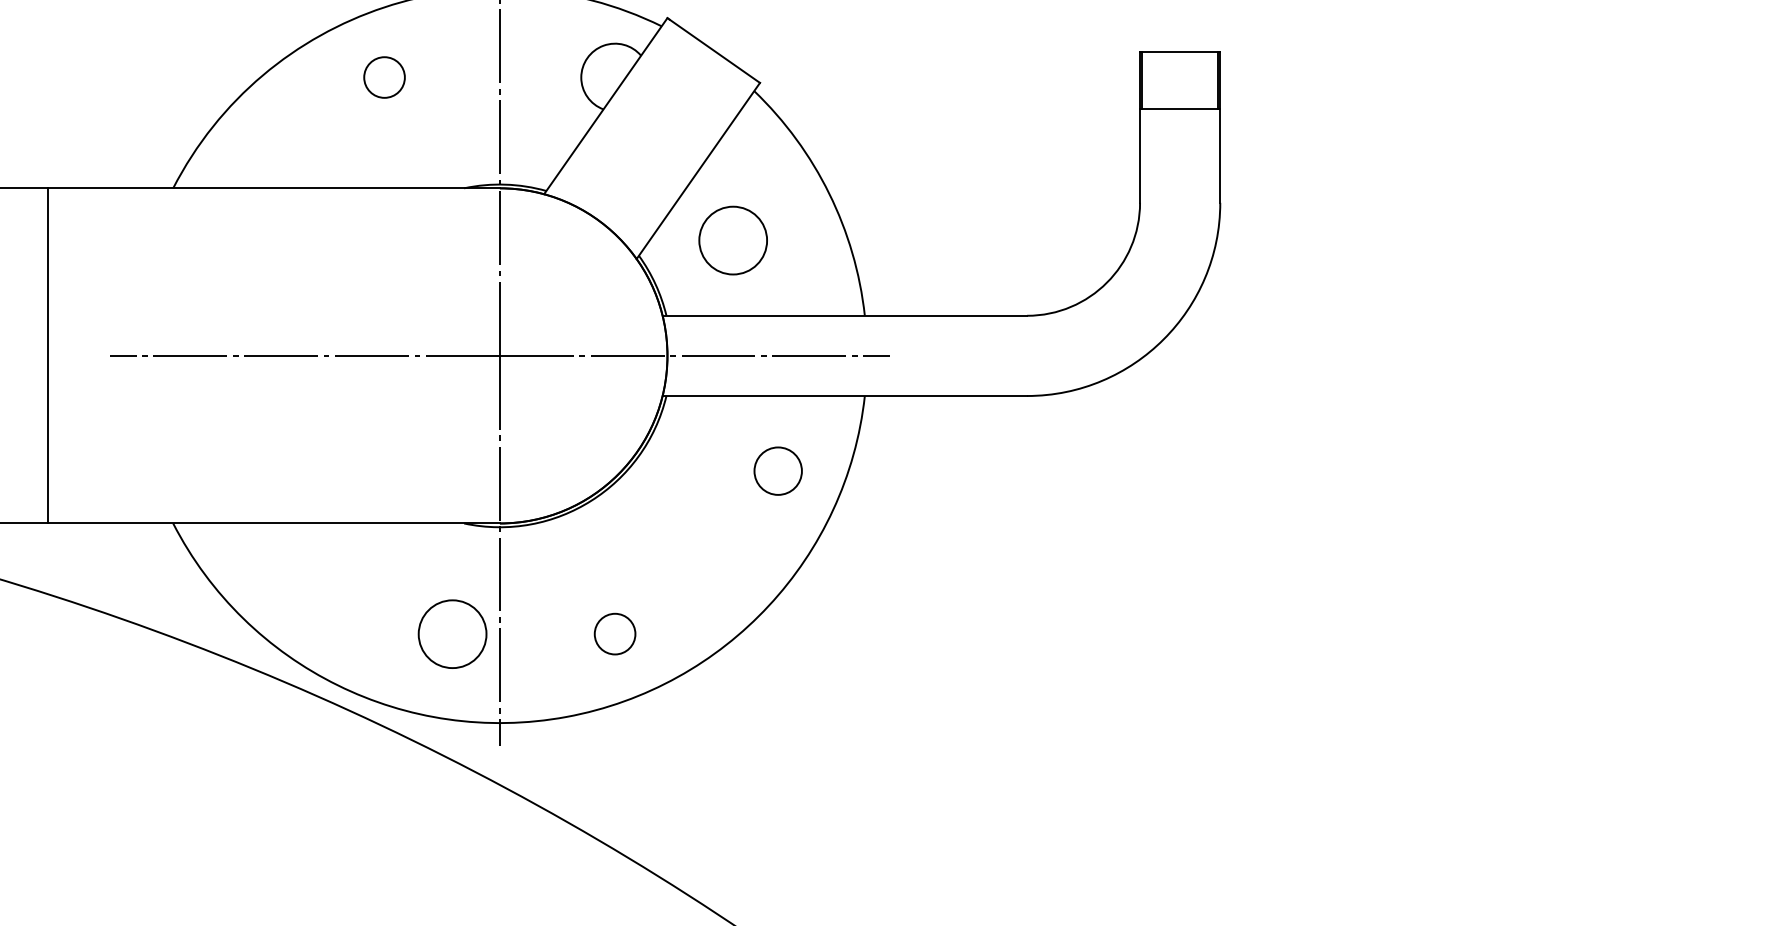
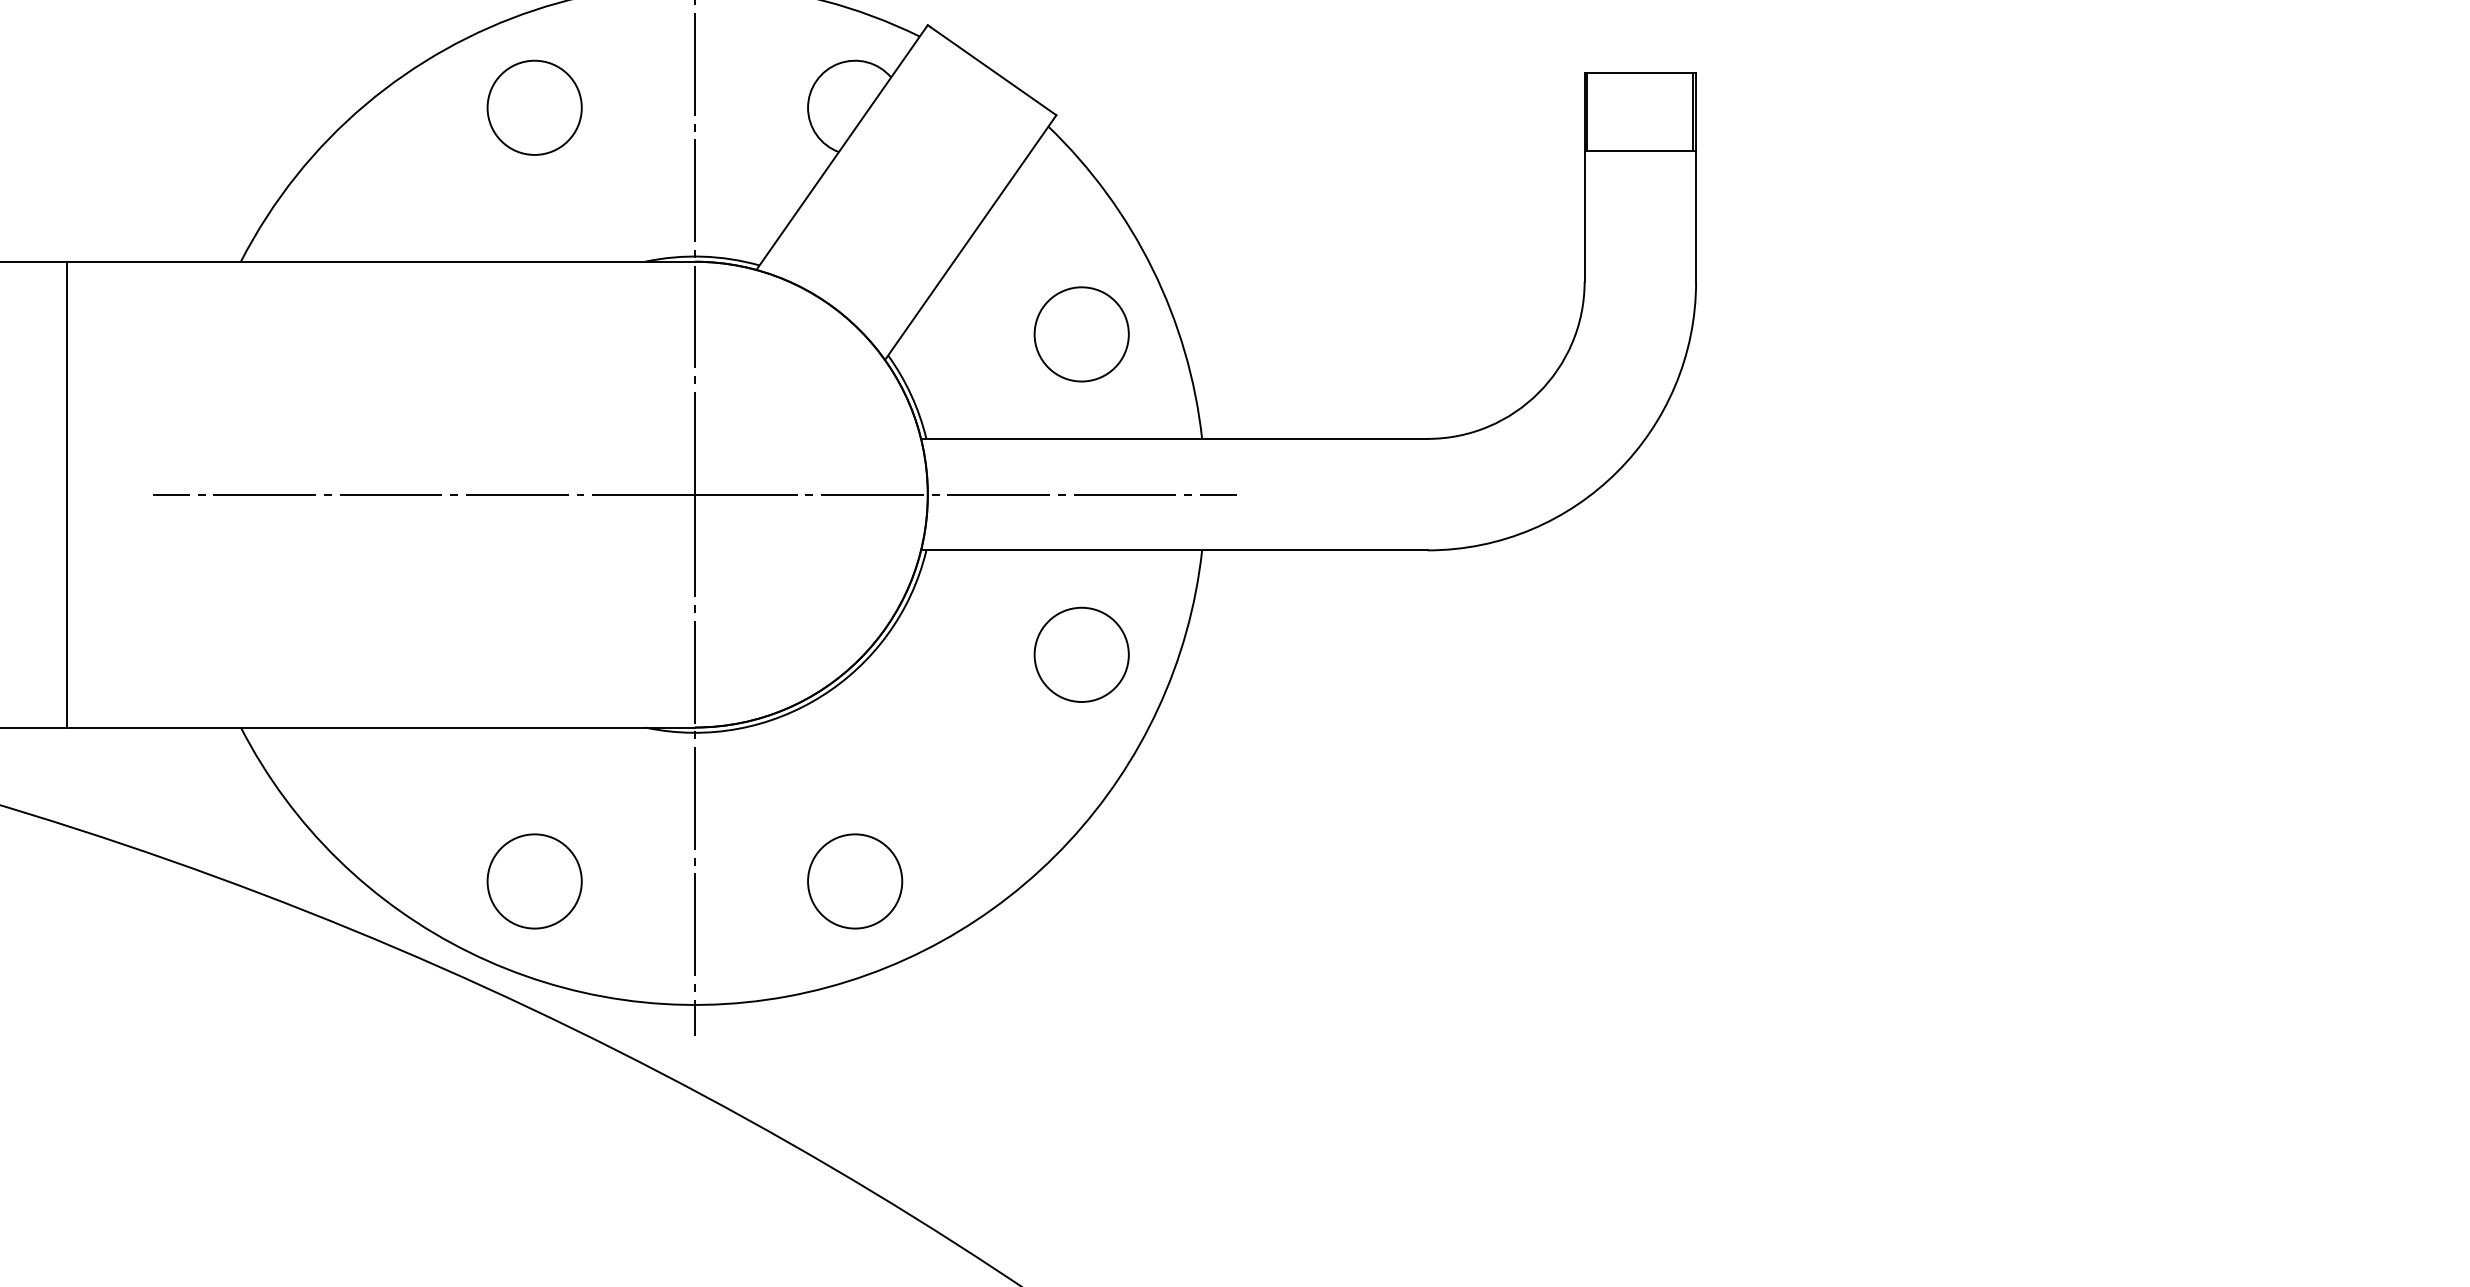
circle: (384, 77) -> (534, 107), size x1.67
circle: (732, 240) -> (1080, 334), moved
circle: (778, 471) -> (1082, 655), size x1.43
circle: (452, 633) -> (534, 880), moved
circle: (614, 633) -> (854, 880), size x1.67

